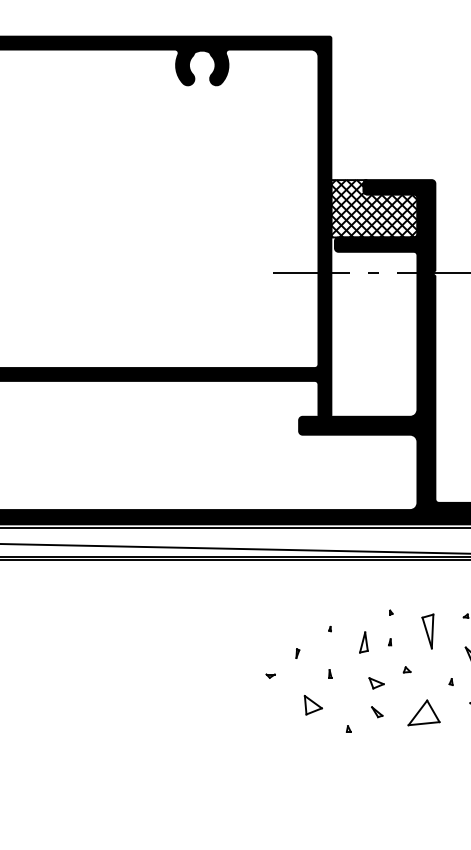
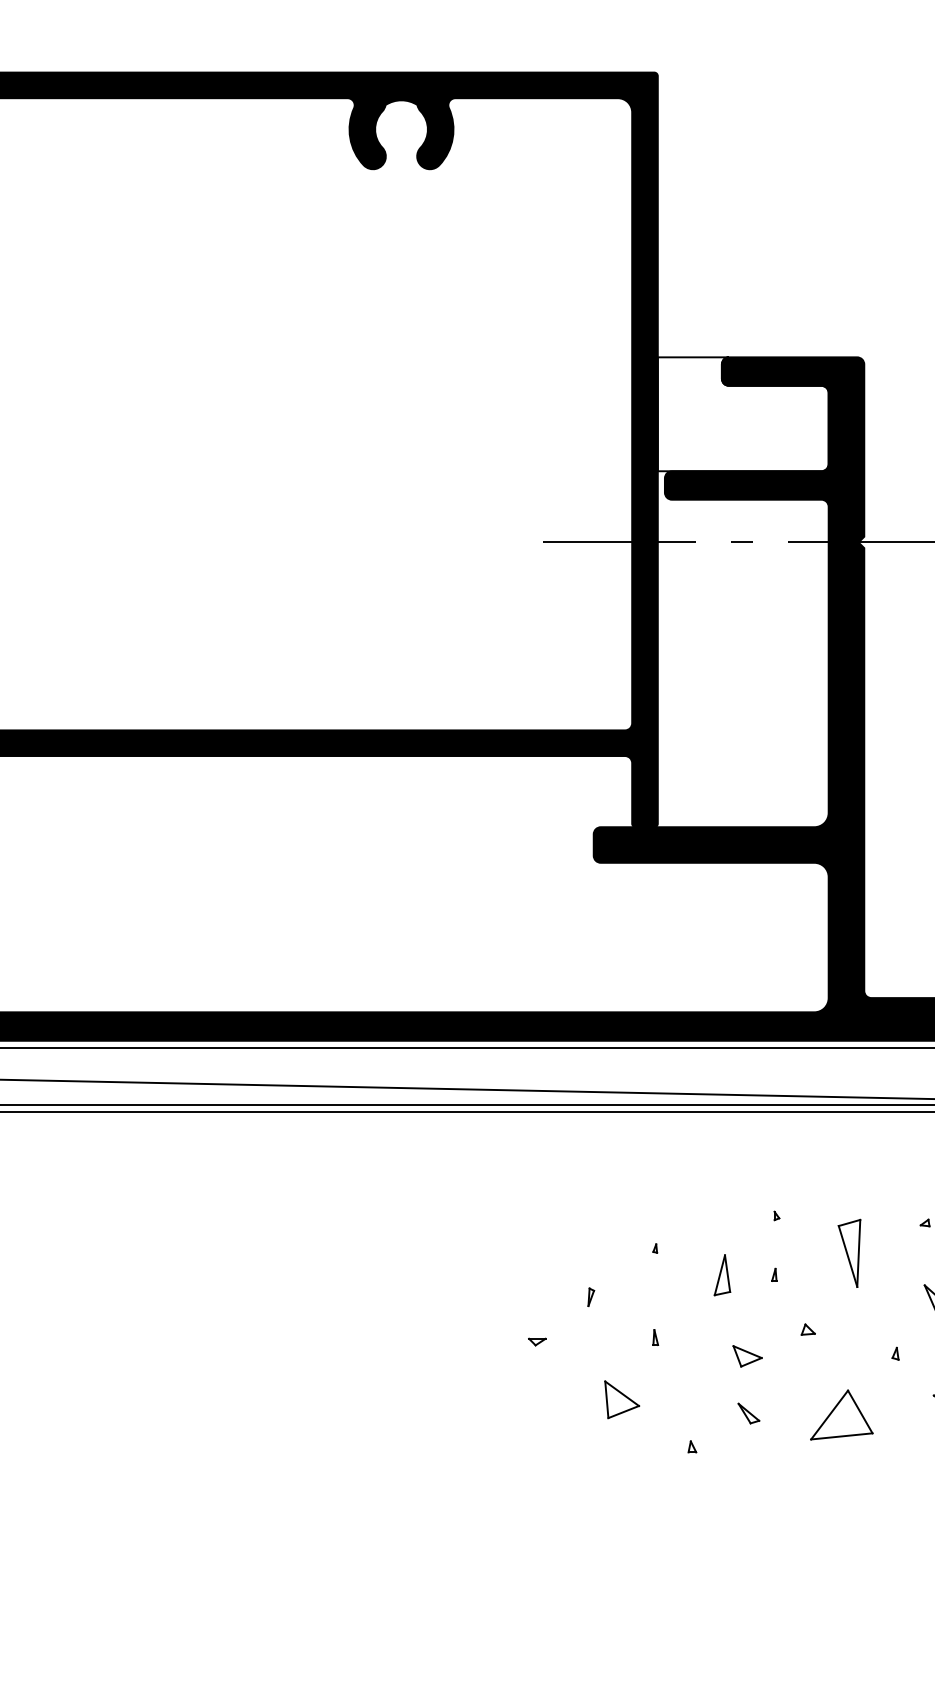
hatch: (374, 208) -> (743, 413), removed

